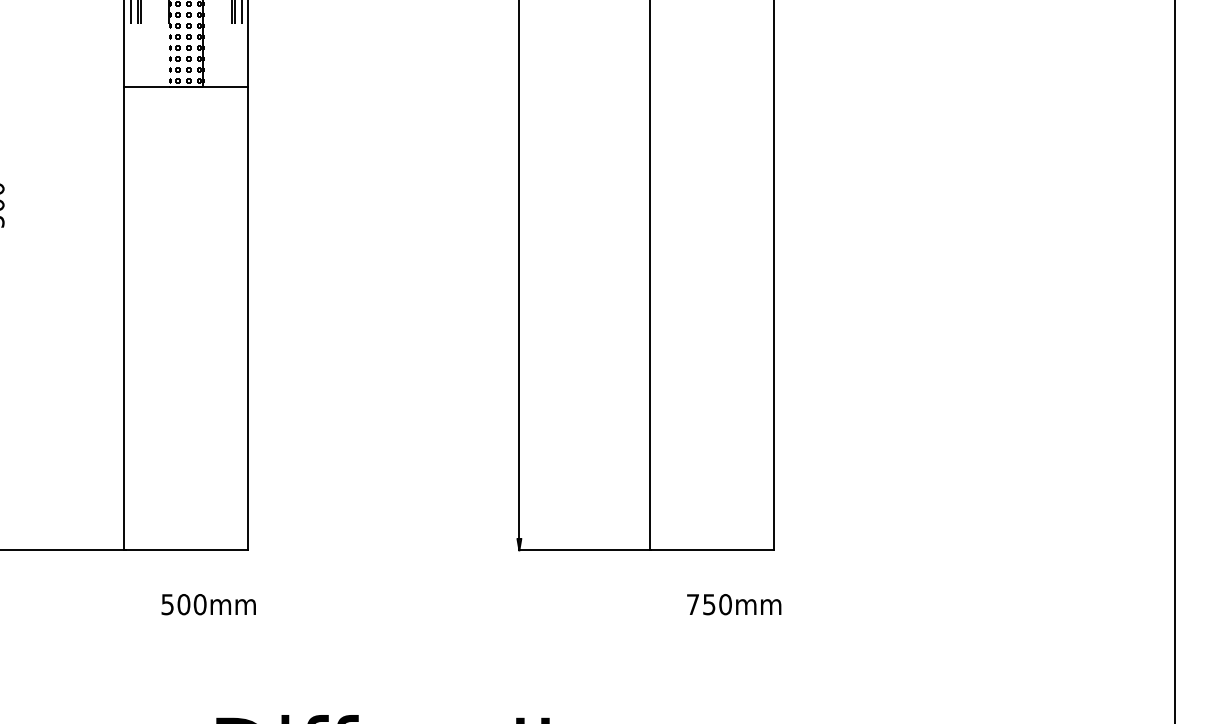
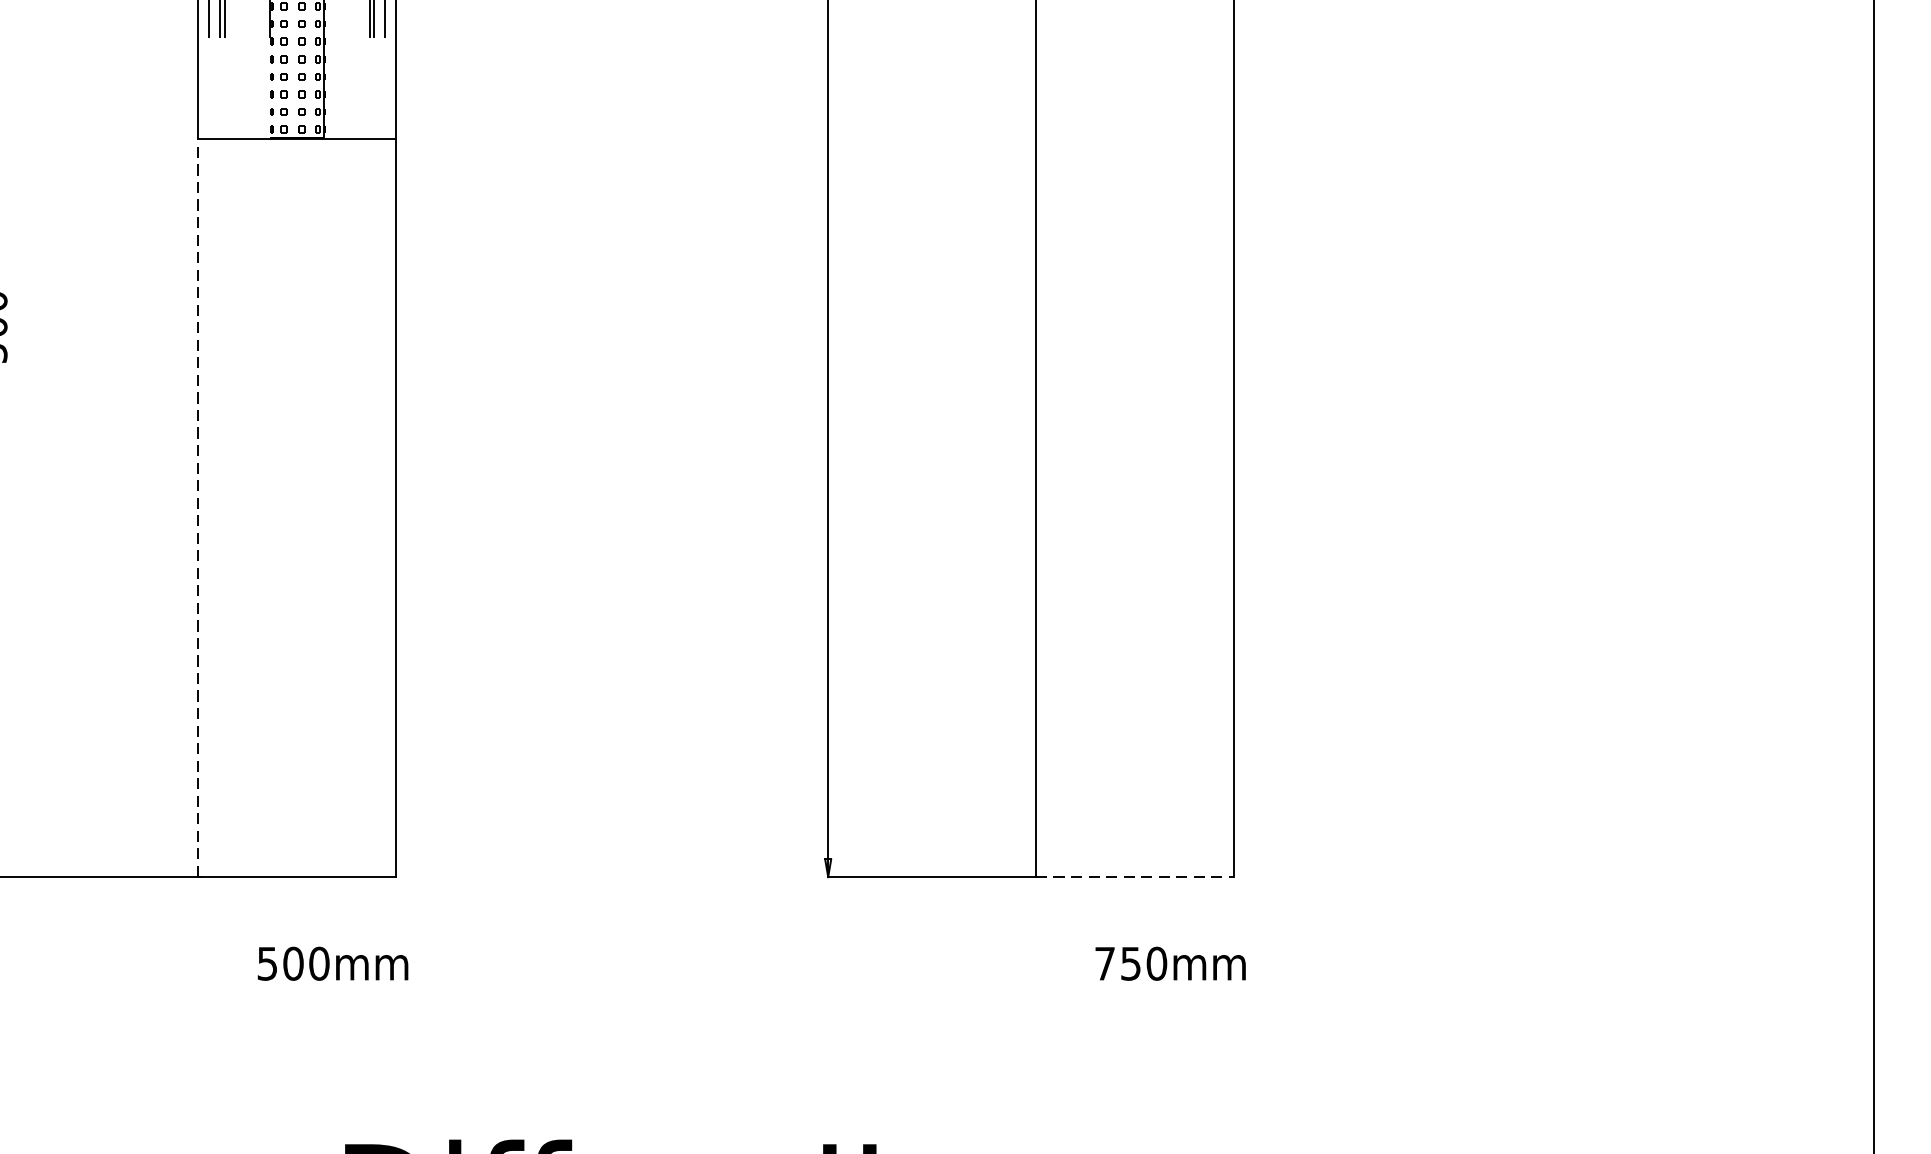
line: (124, 318) -> (198, 507), solid -> dashed
line: (712, 550) -> (1136, 877), solid -> dashed

